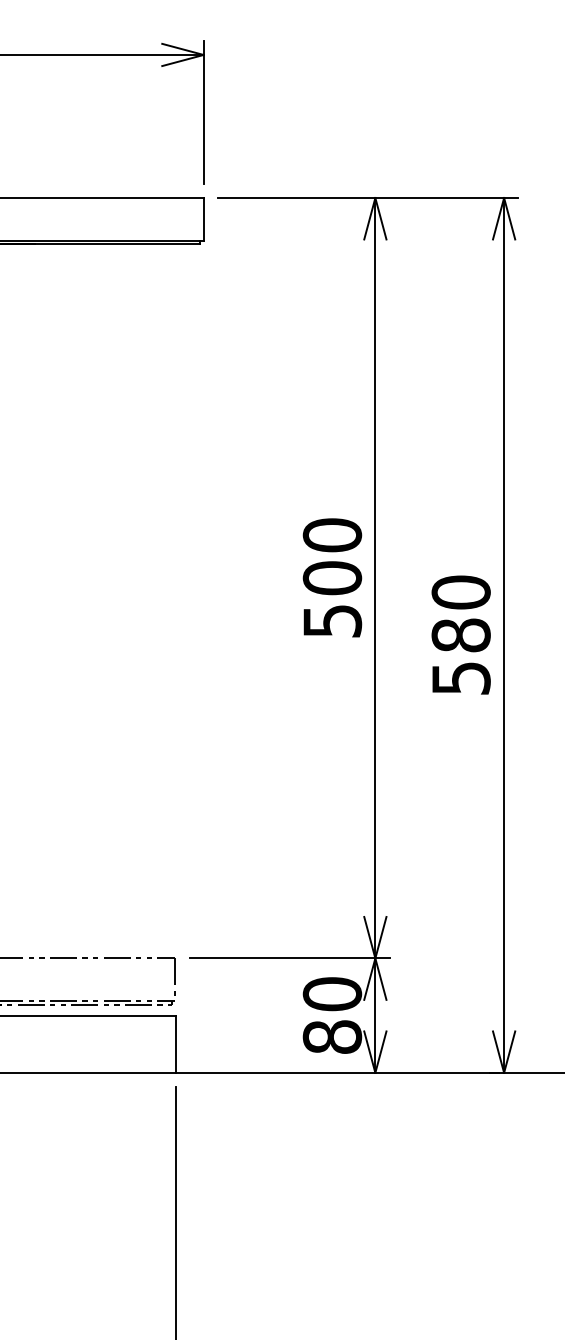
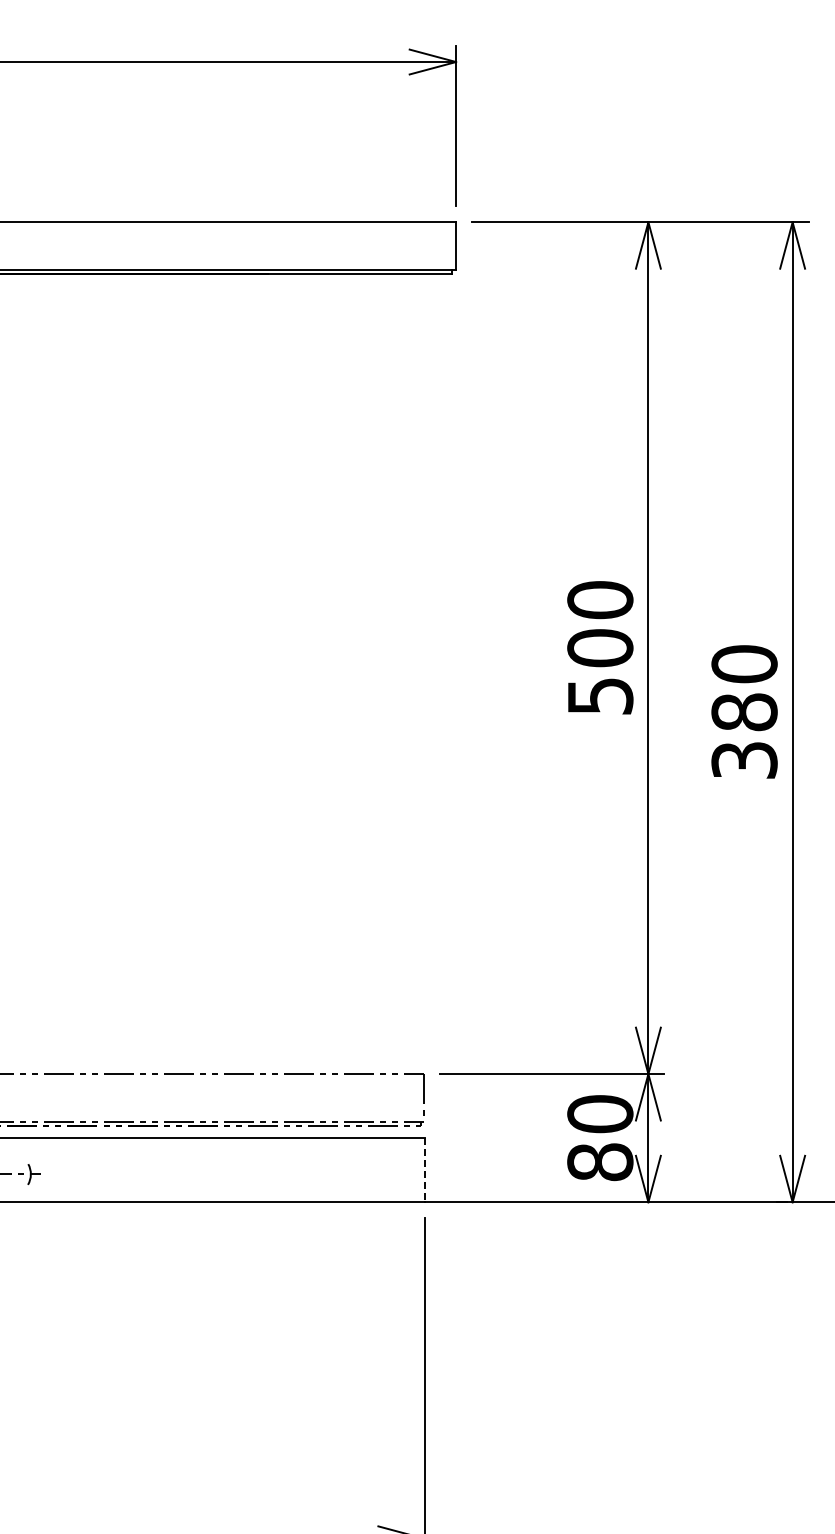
text: (461, 678) -> (744, 760), 580 -> 380
line: (175, 1044) -> (424, 1170), solid -> dashed

